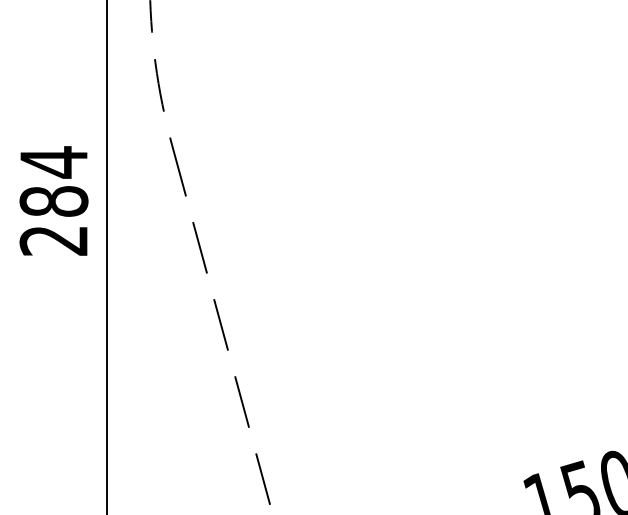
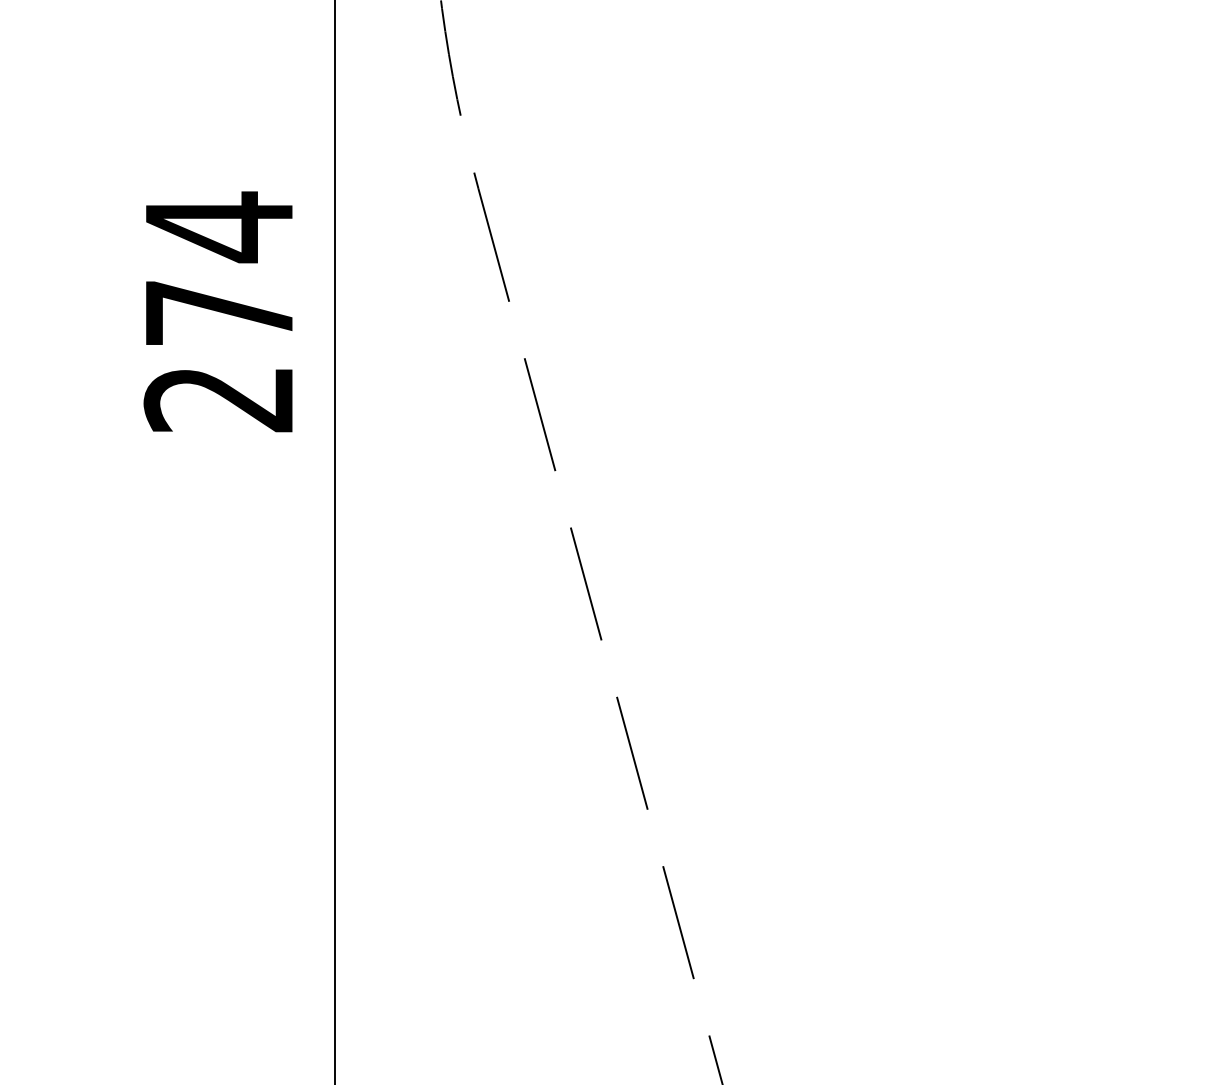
text: (53, 201) -> (218, 312), 284 -> 274

